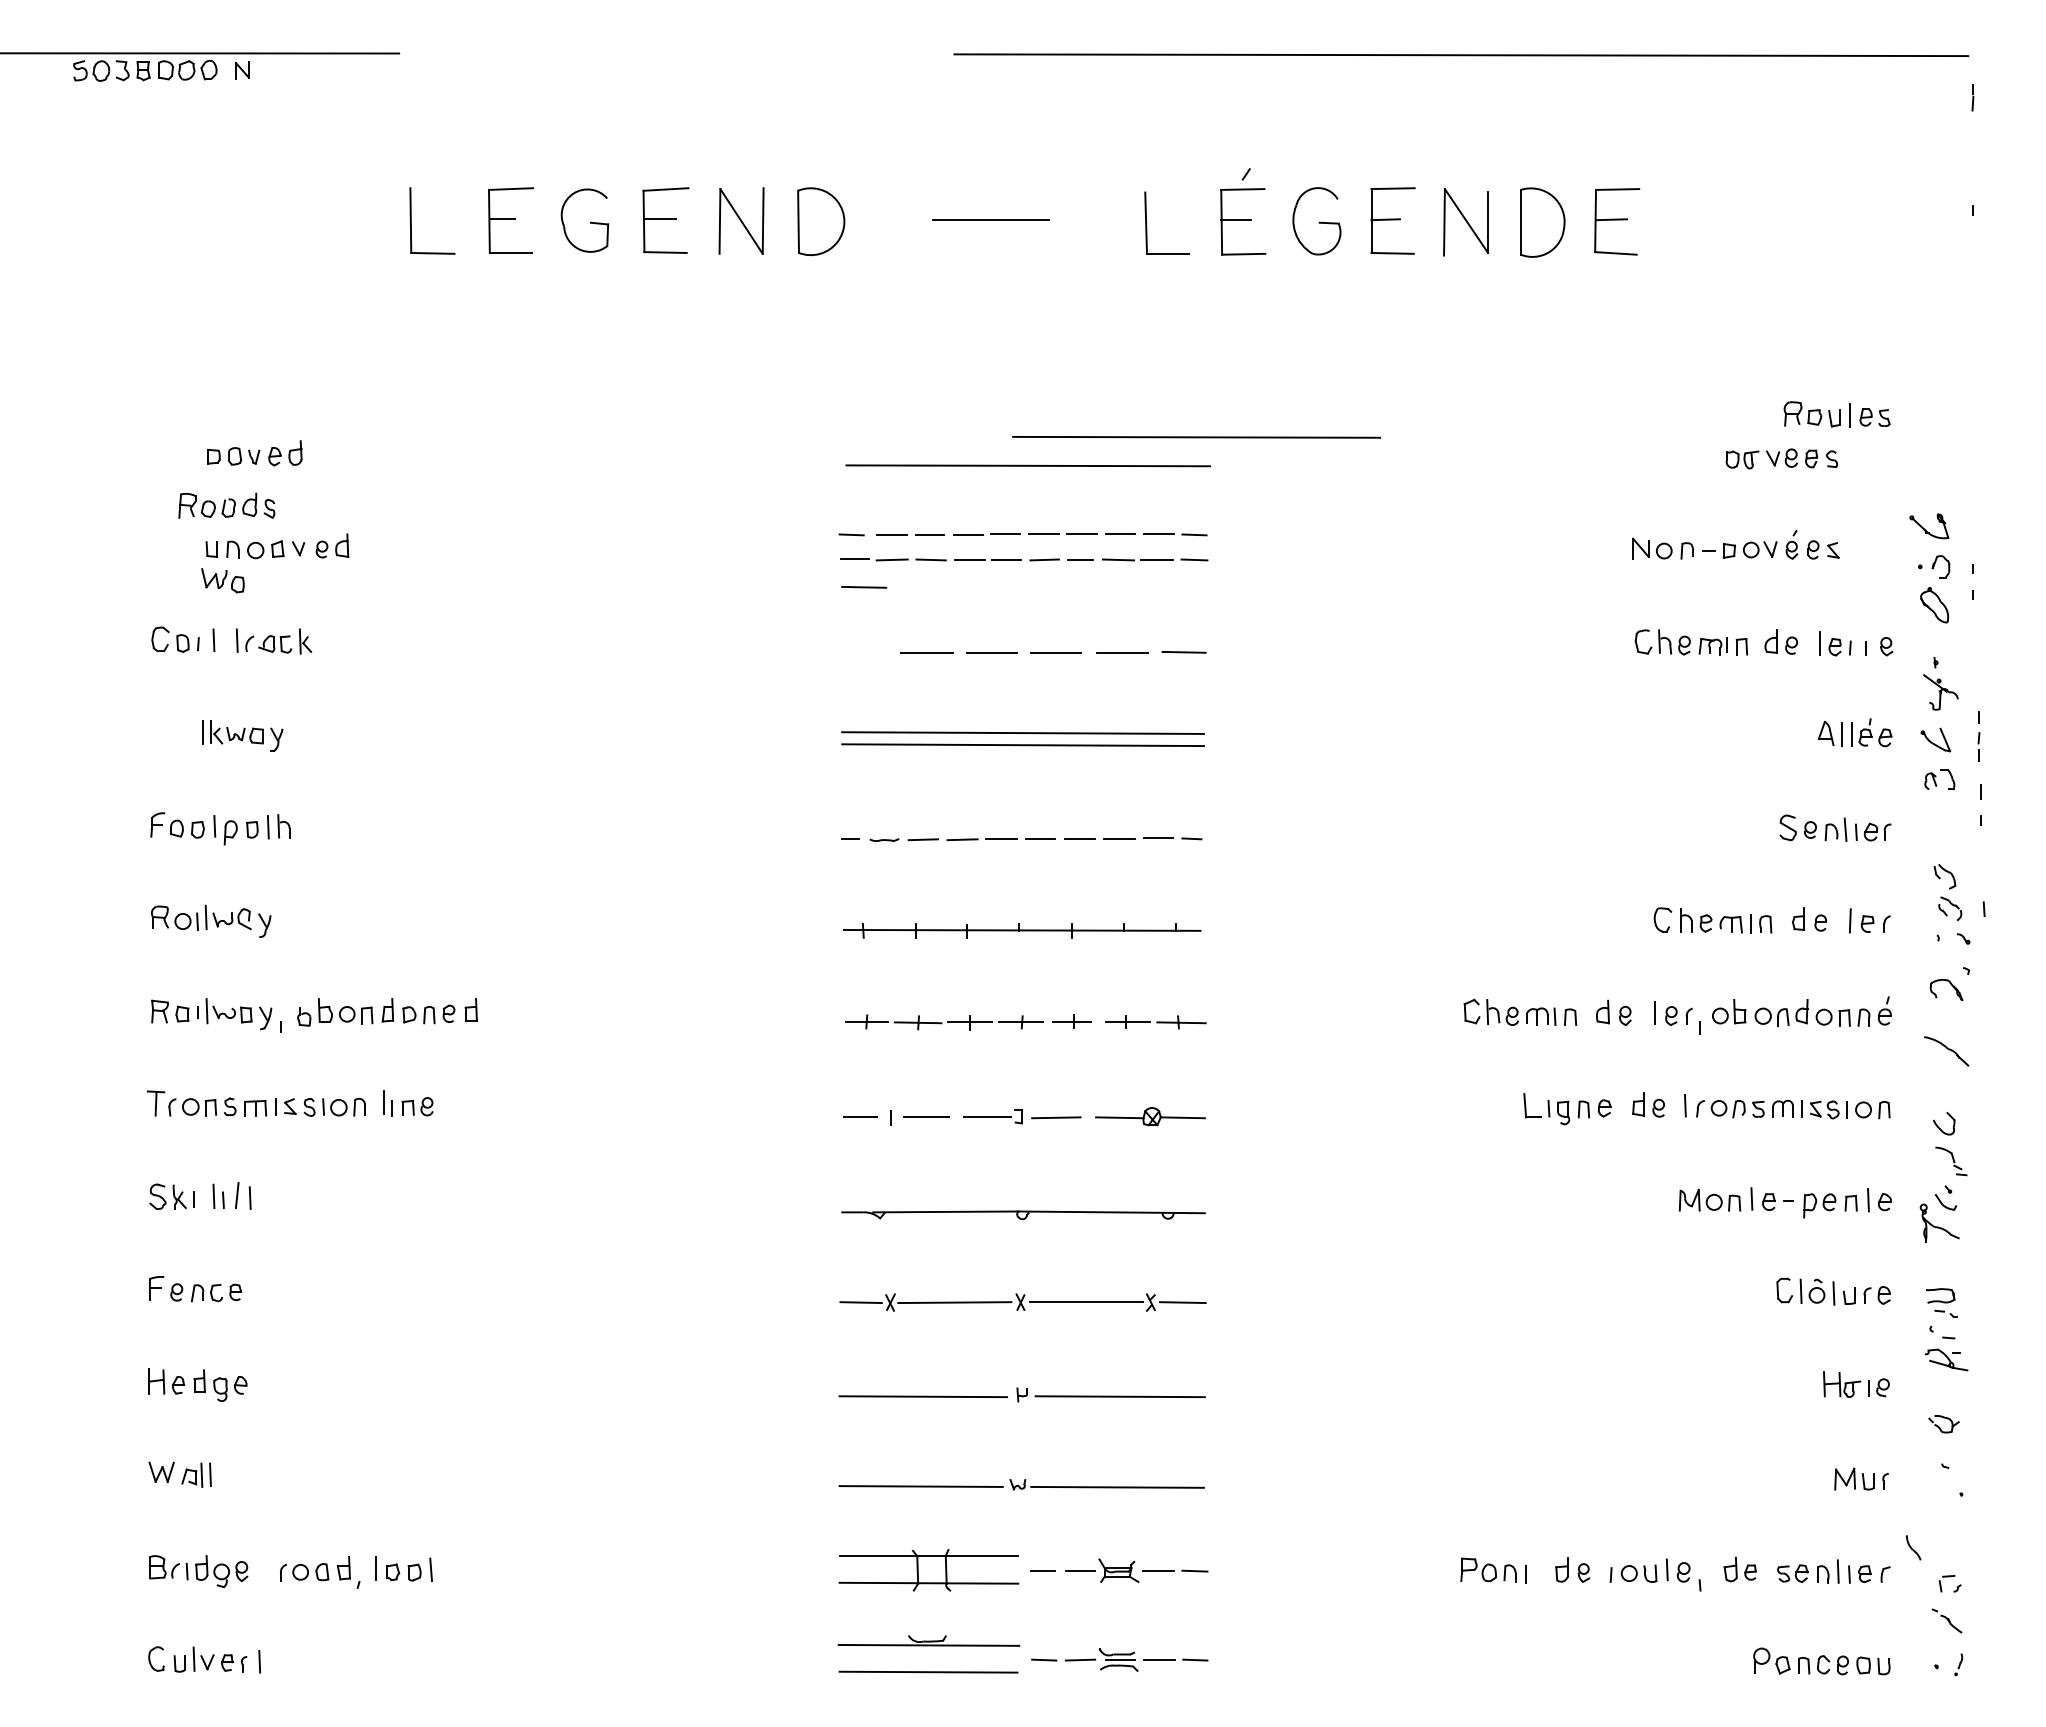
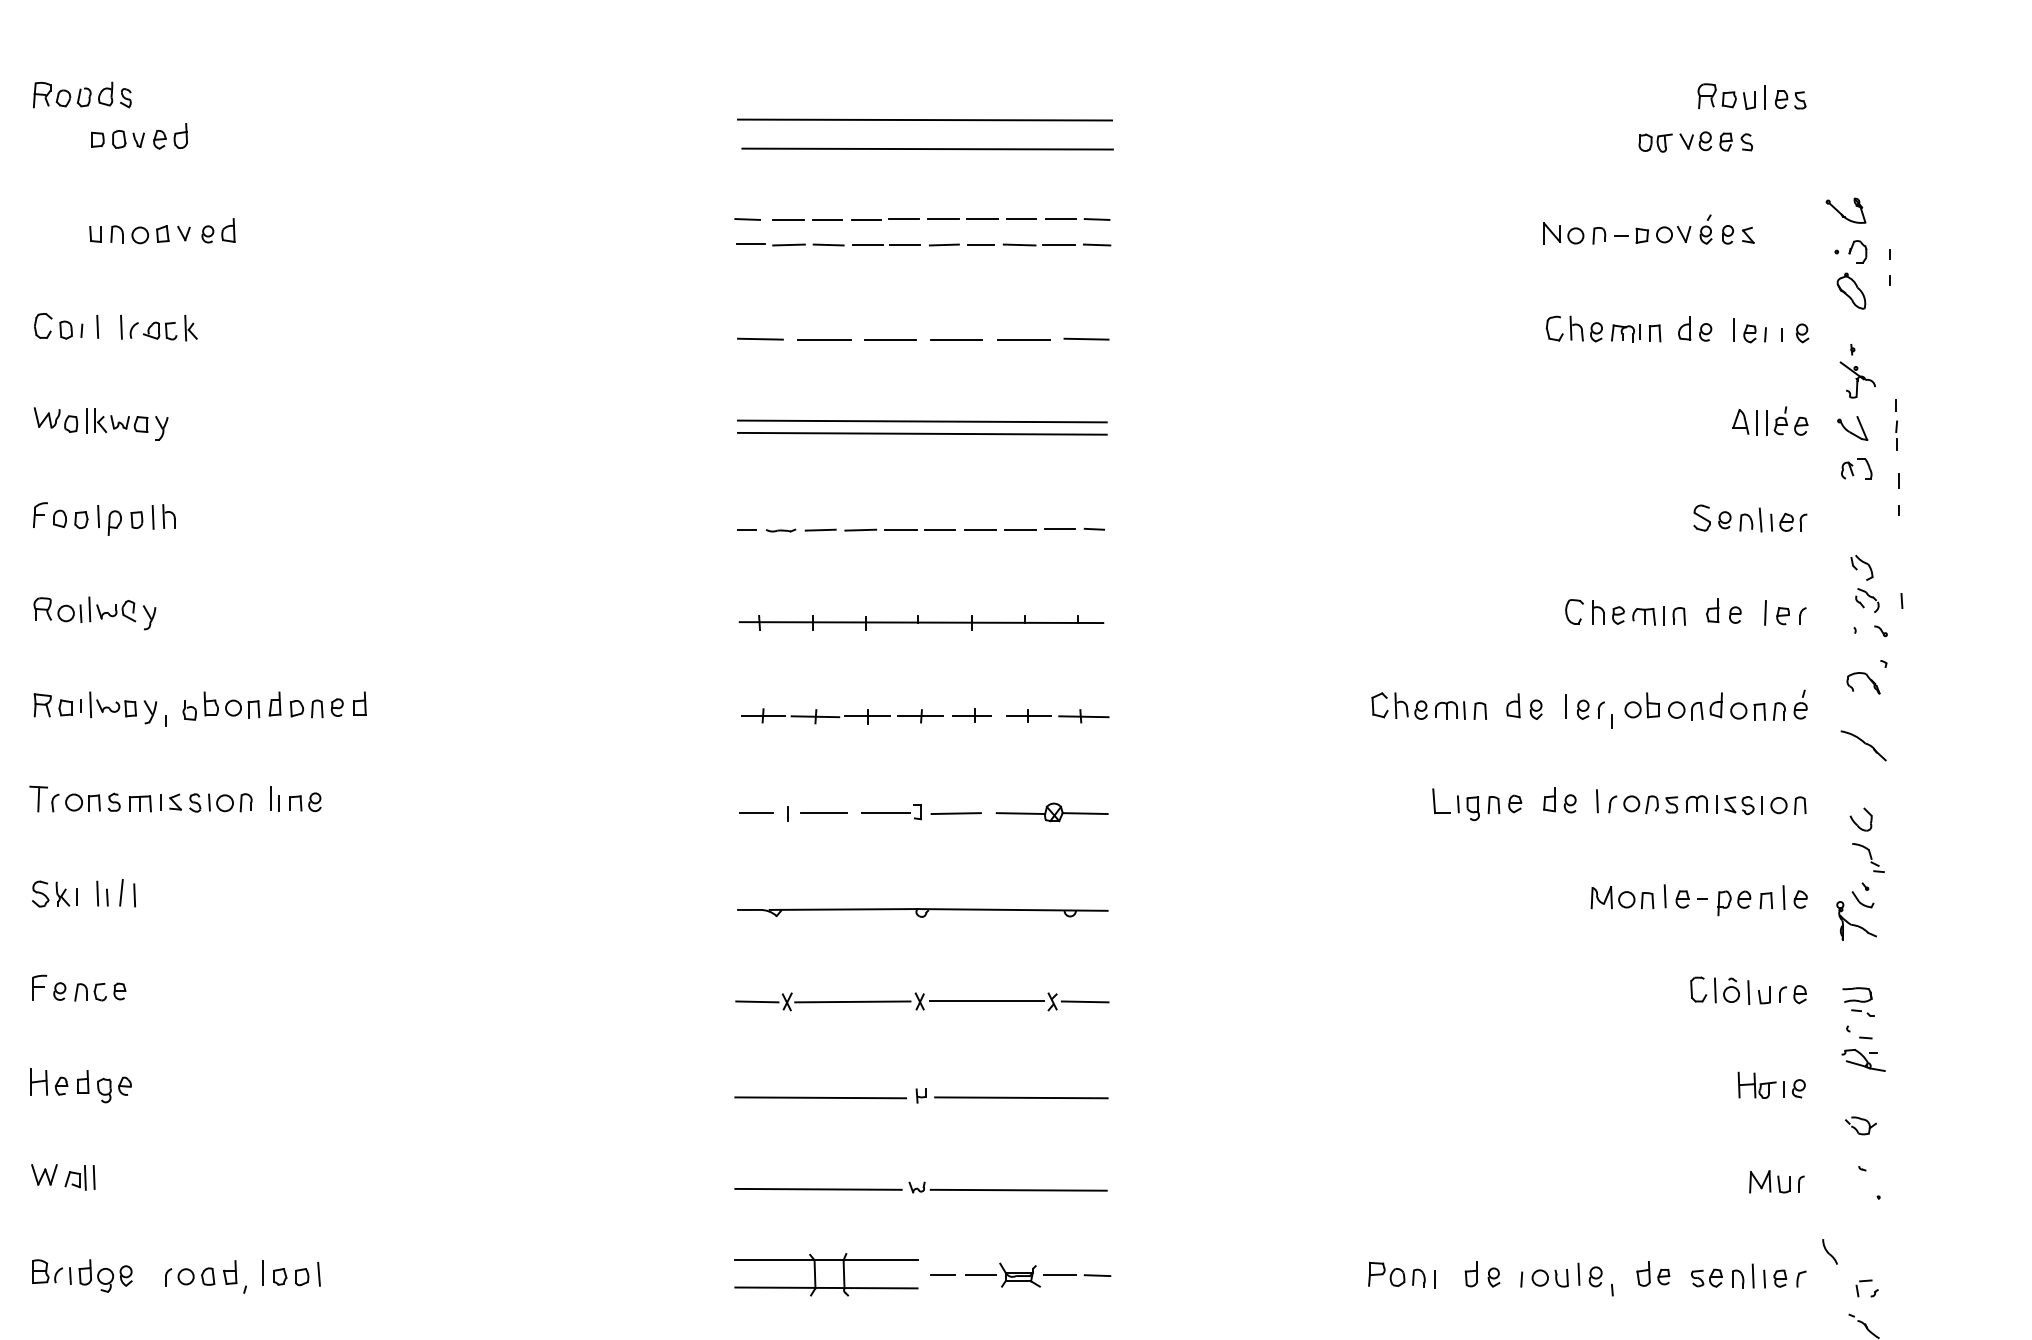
line: (1196, 437) -> (924, 120), moved
part: (226, 505) -> (81, 94), moved
part: (222, 580) -> (55, 419), moved
line: (864, 587) -> (760, 339), moved

